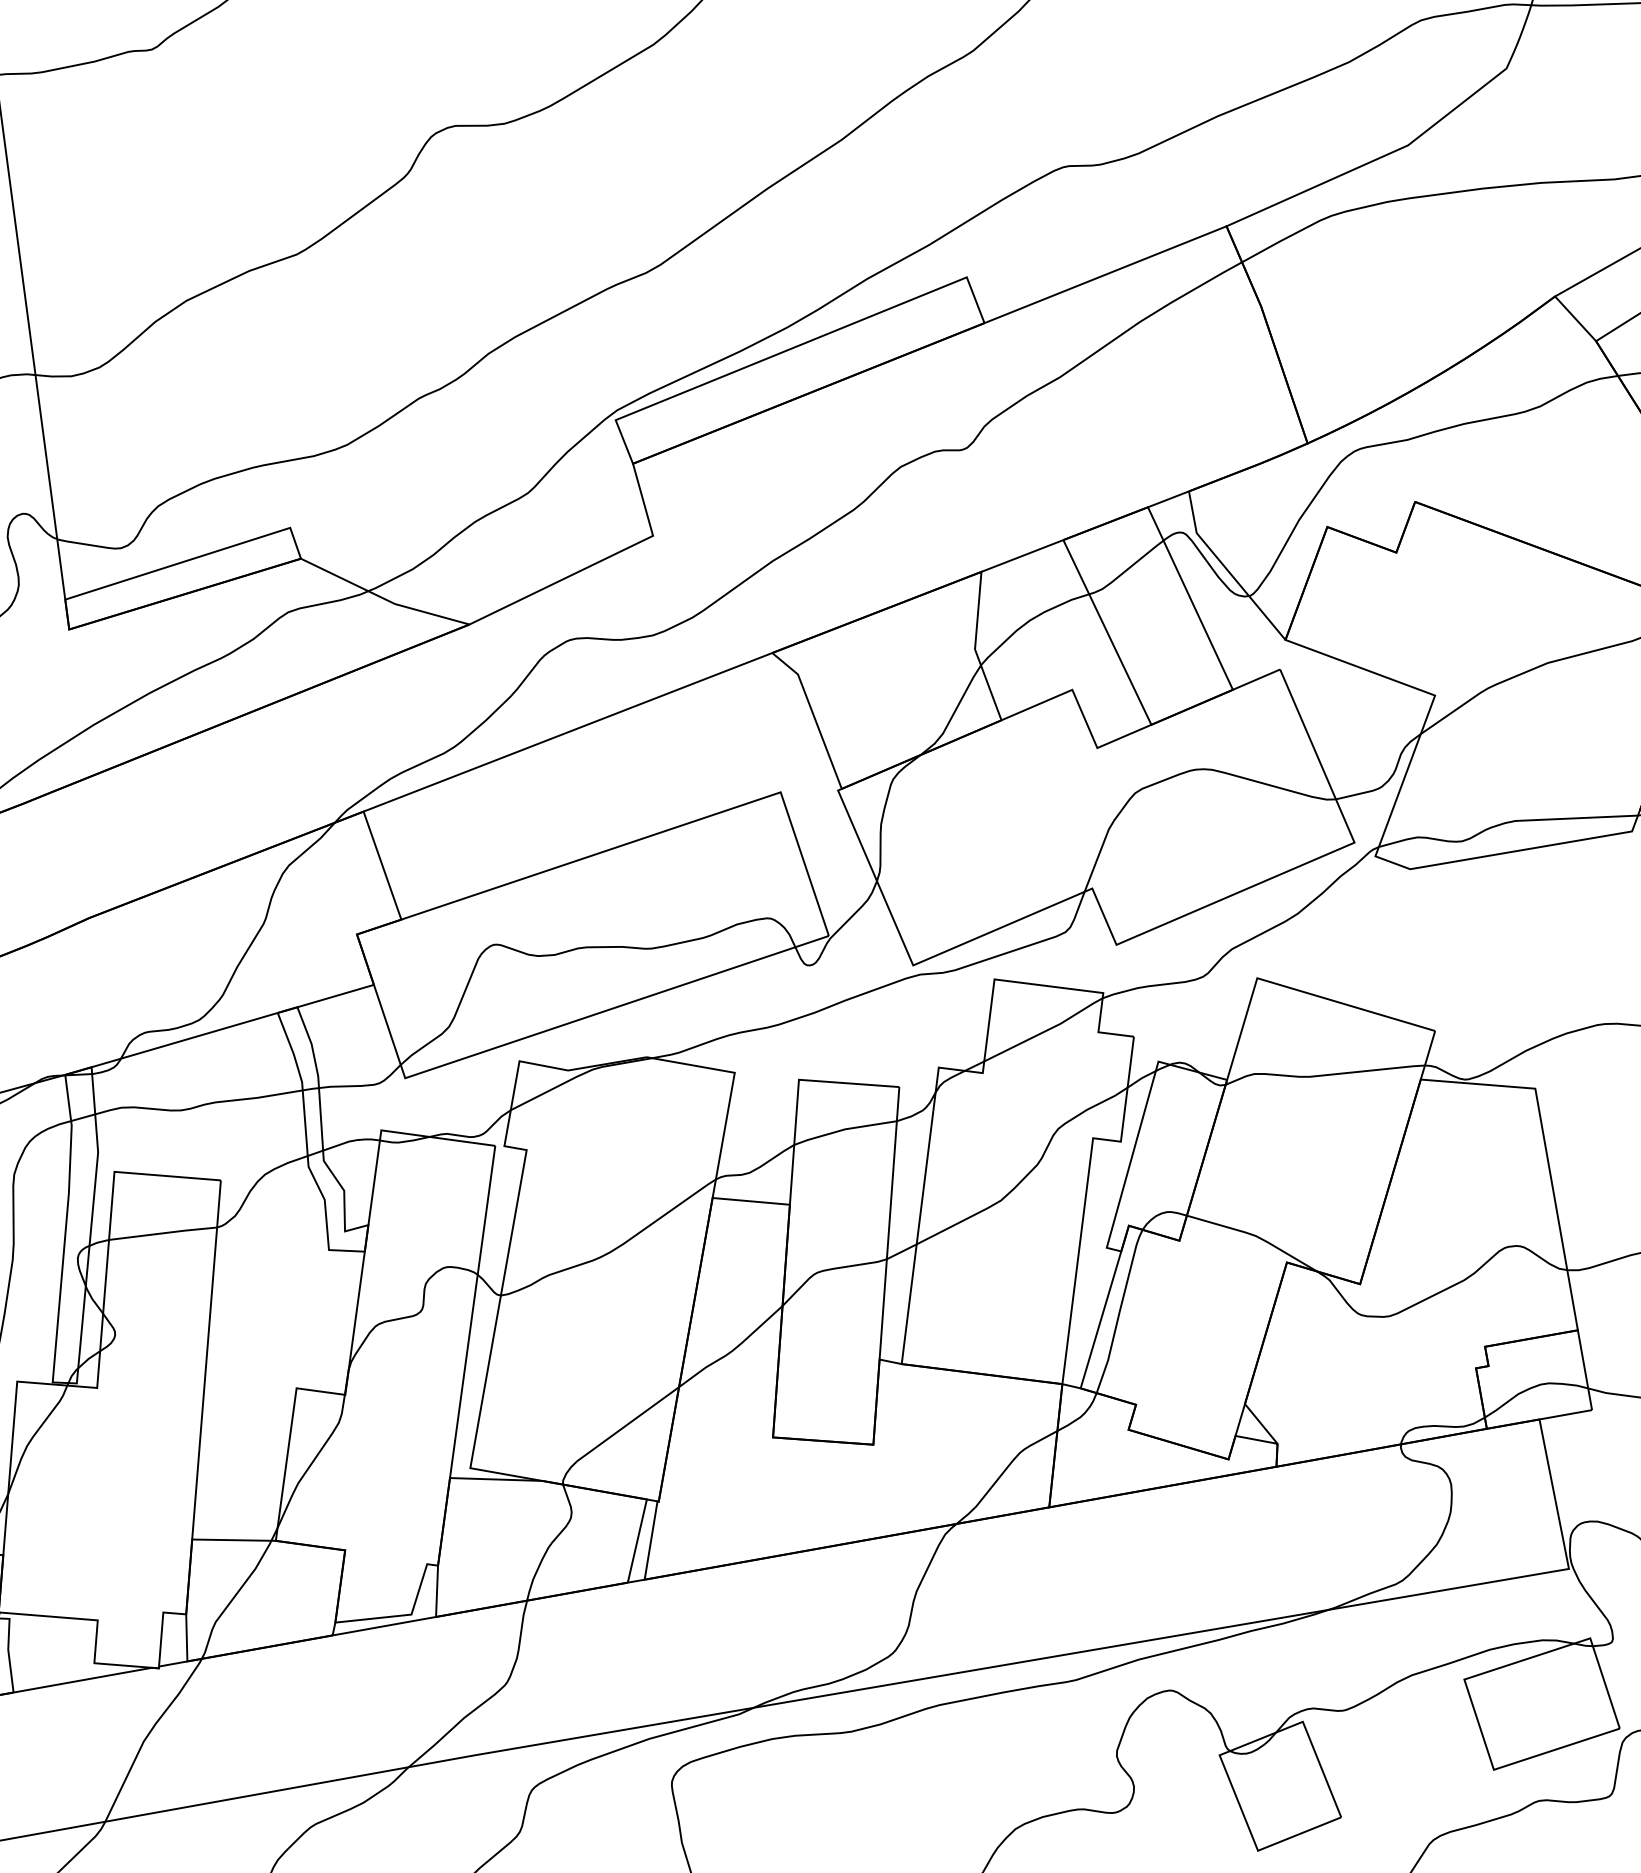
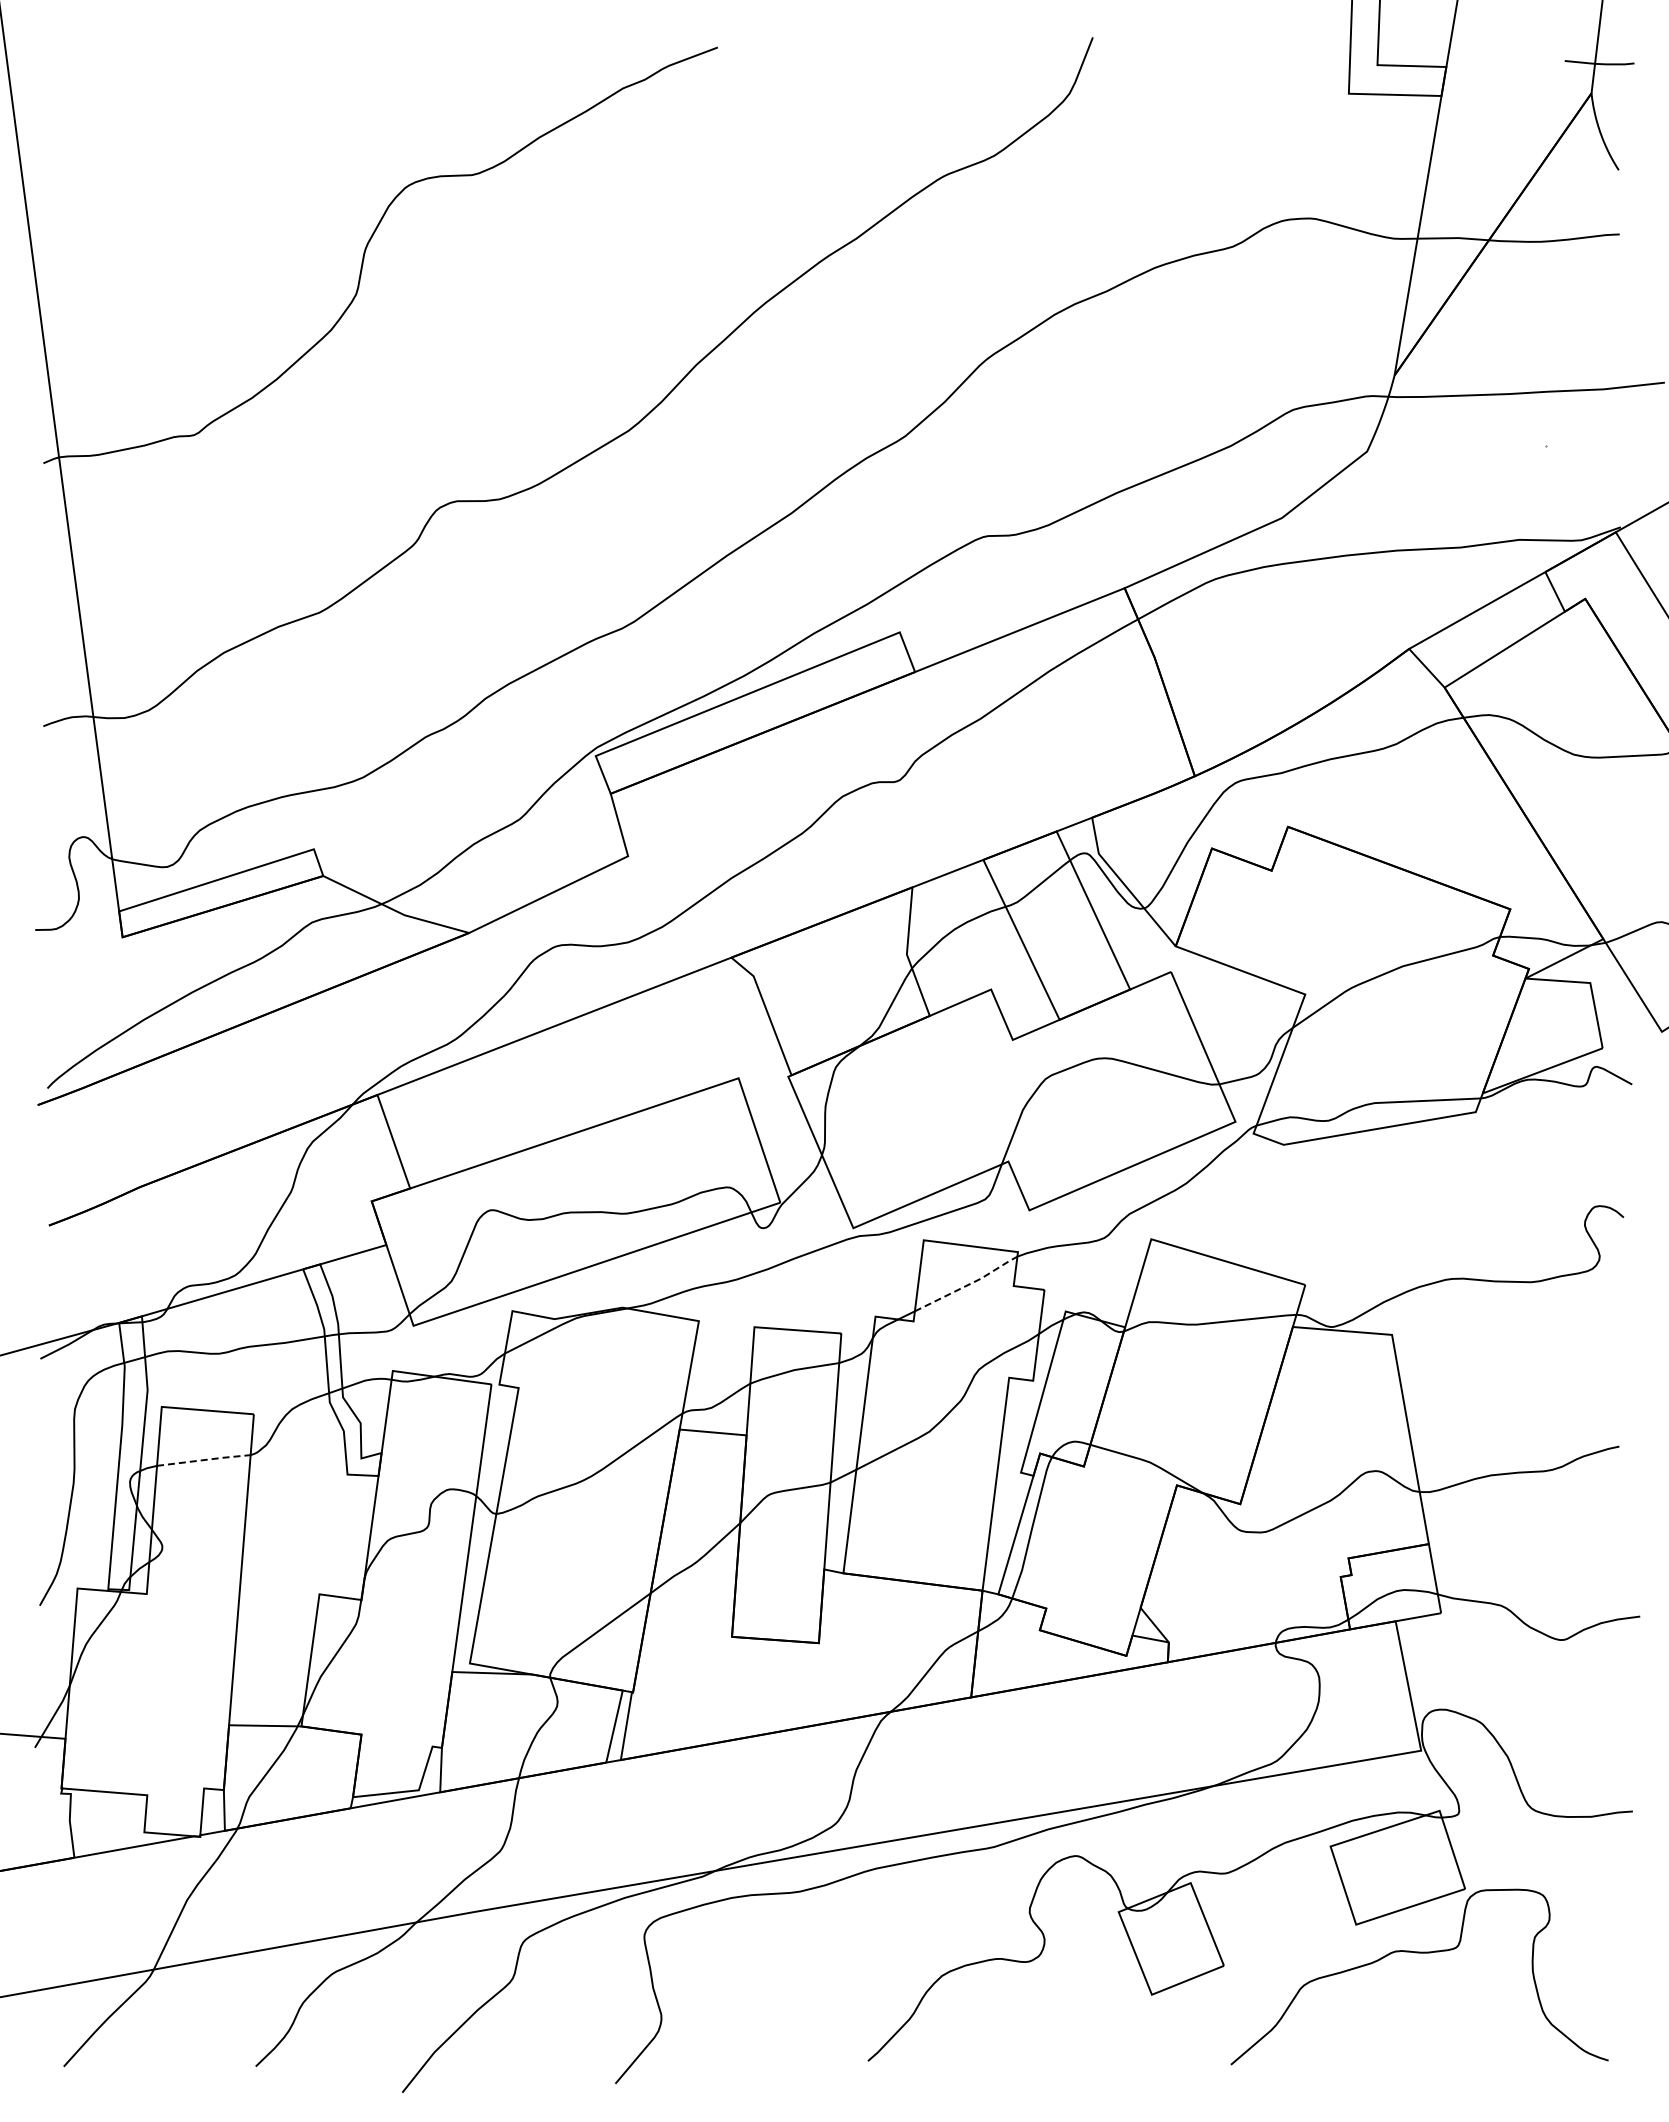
line: (1046, 1030) -> (968, 1284), solid -> dashed
line: (164, 1232) -> (205, 1459), solid -> dashed

